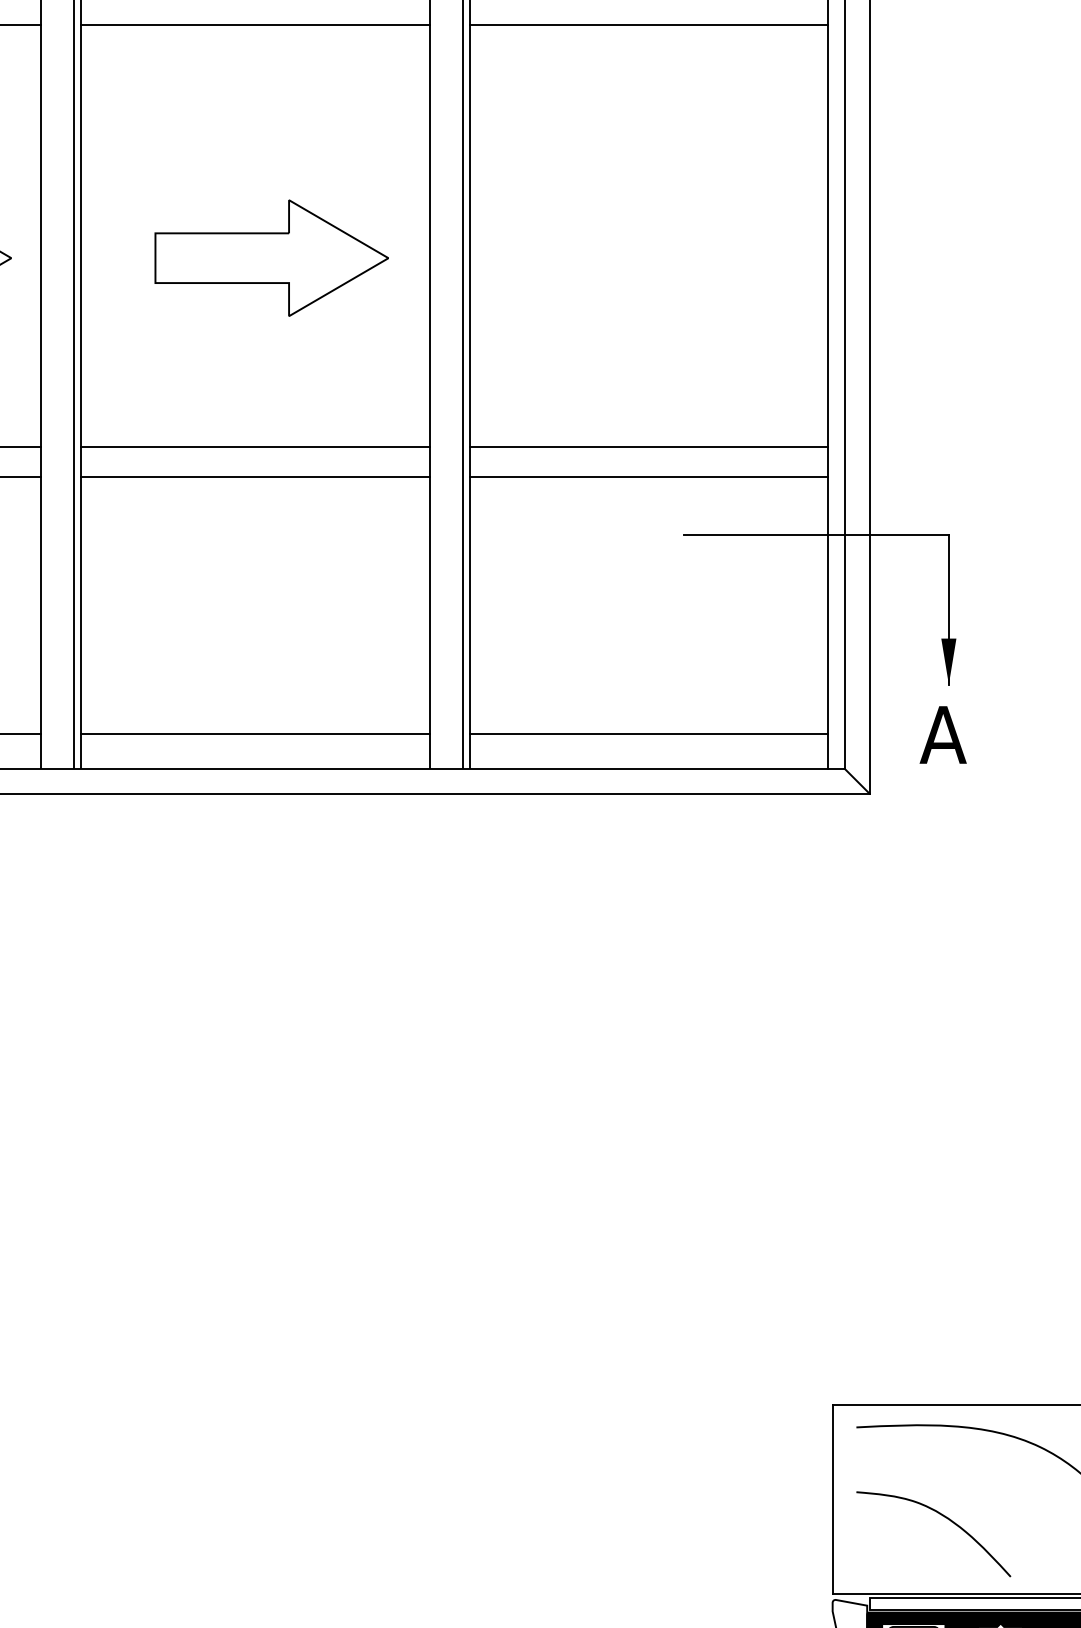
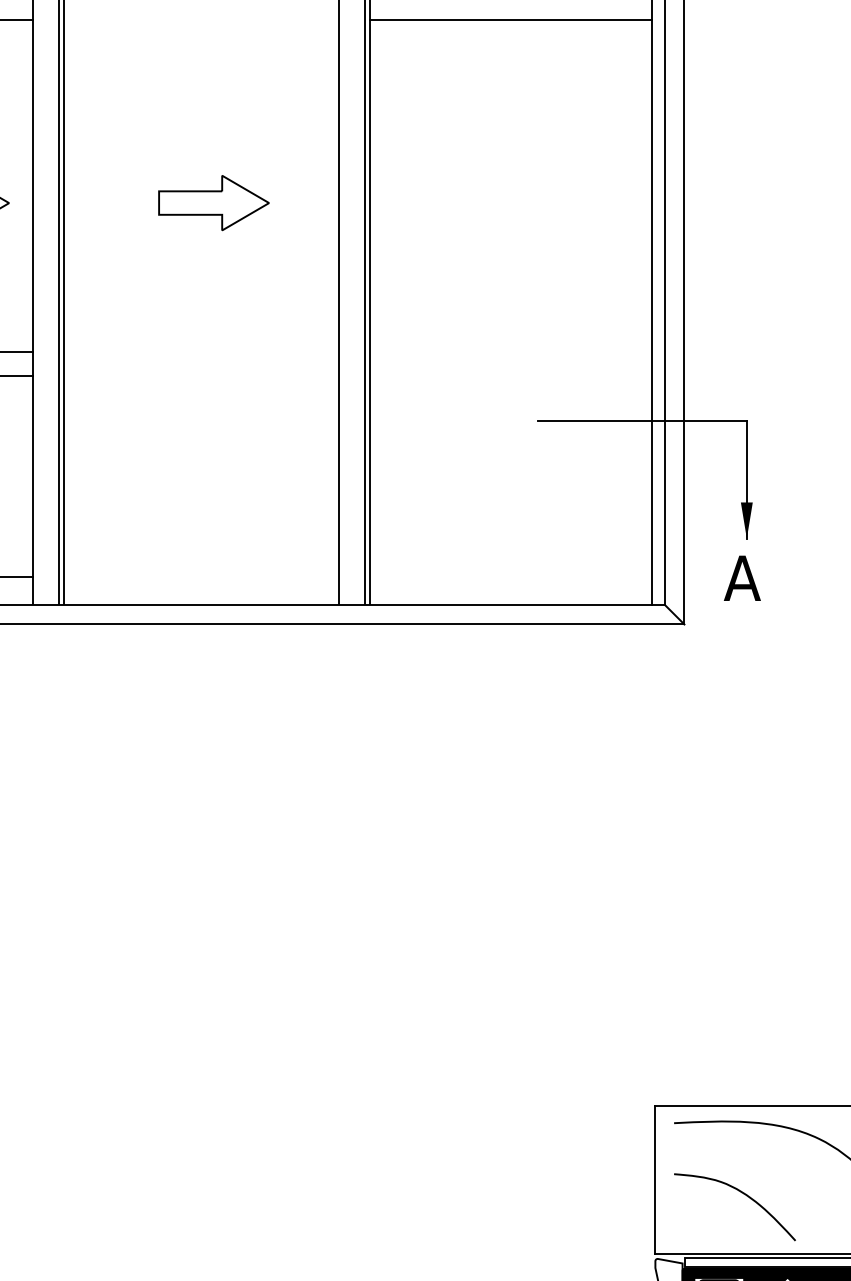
line: (254, 24) -> (200, 19), removed
part: (271, 257) -> (213, 202), size x0.6
line: (254, 446) -> (200, 351), removed
line: (648, 446) -> (510, 351), removed
line: (254, 477) -> (200, 375), removed
line: (648, 477) -> (510, 375), removed
line: (254, 733) -> (200, 577), removed
line: (648, 733) -> (510, 577), removed

